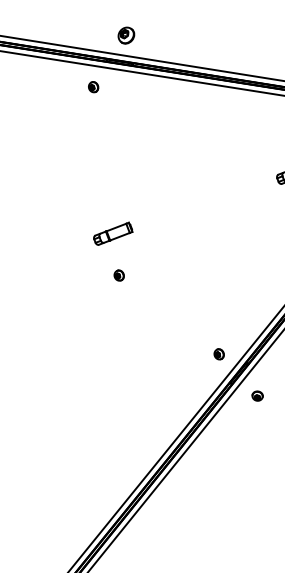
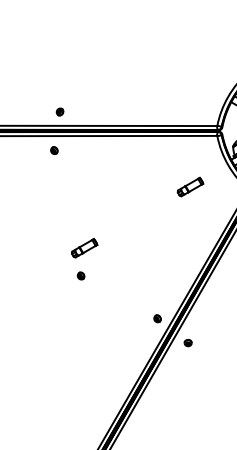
part: (125, 34) -> (59, 111), size x0.62
part: (93, 86) -> (54, 150), moved
part: (113, 232) -> (84, 247), moved

